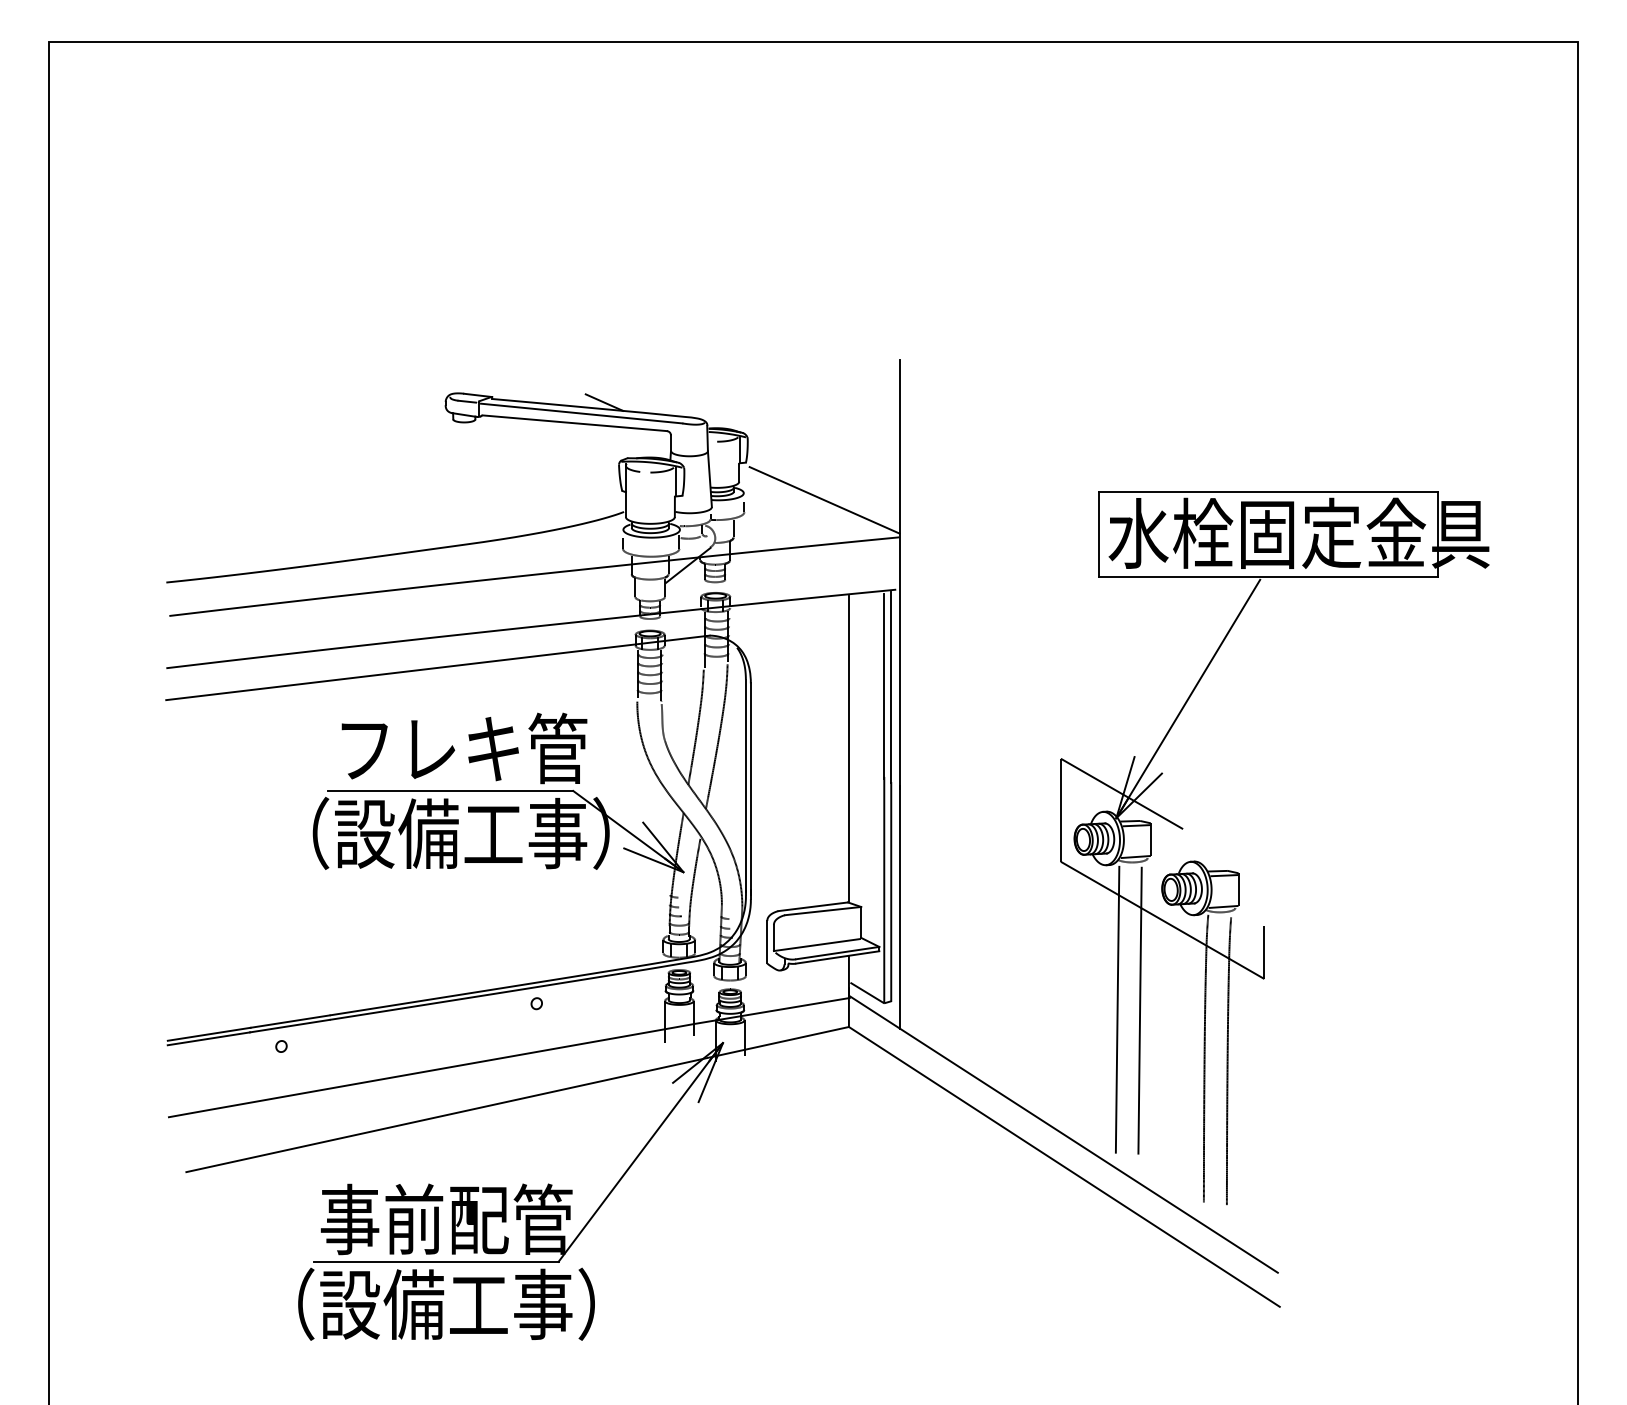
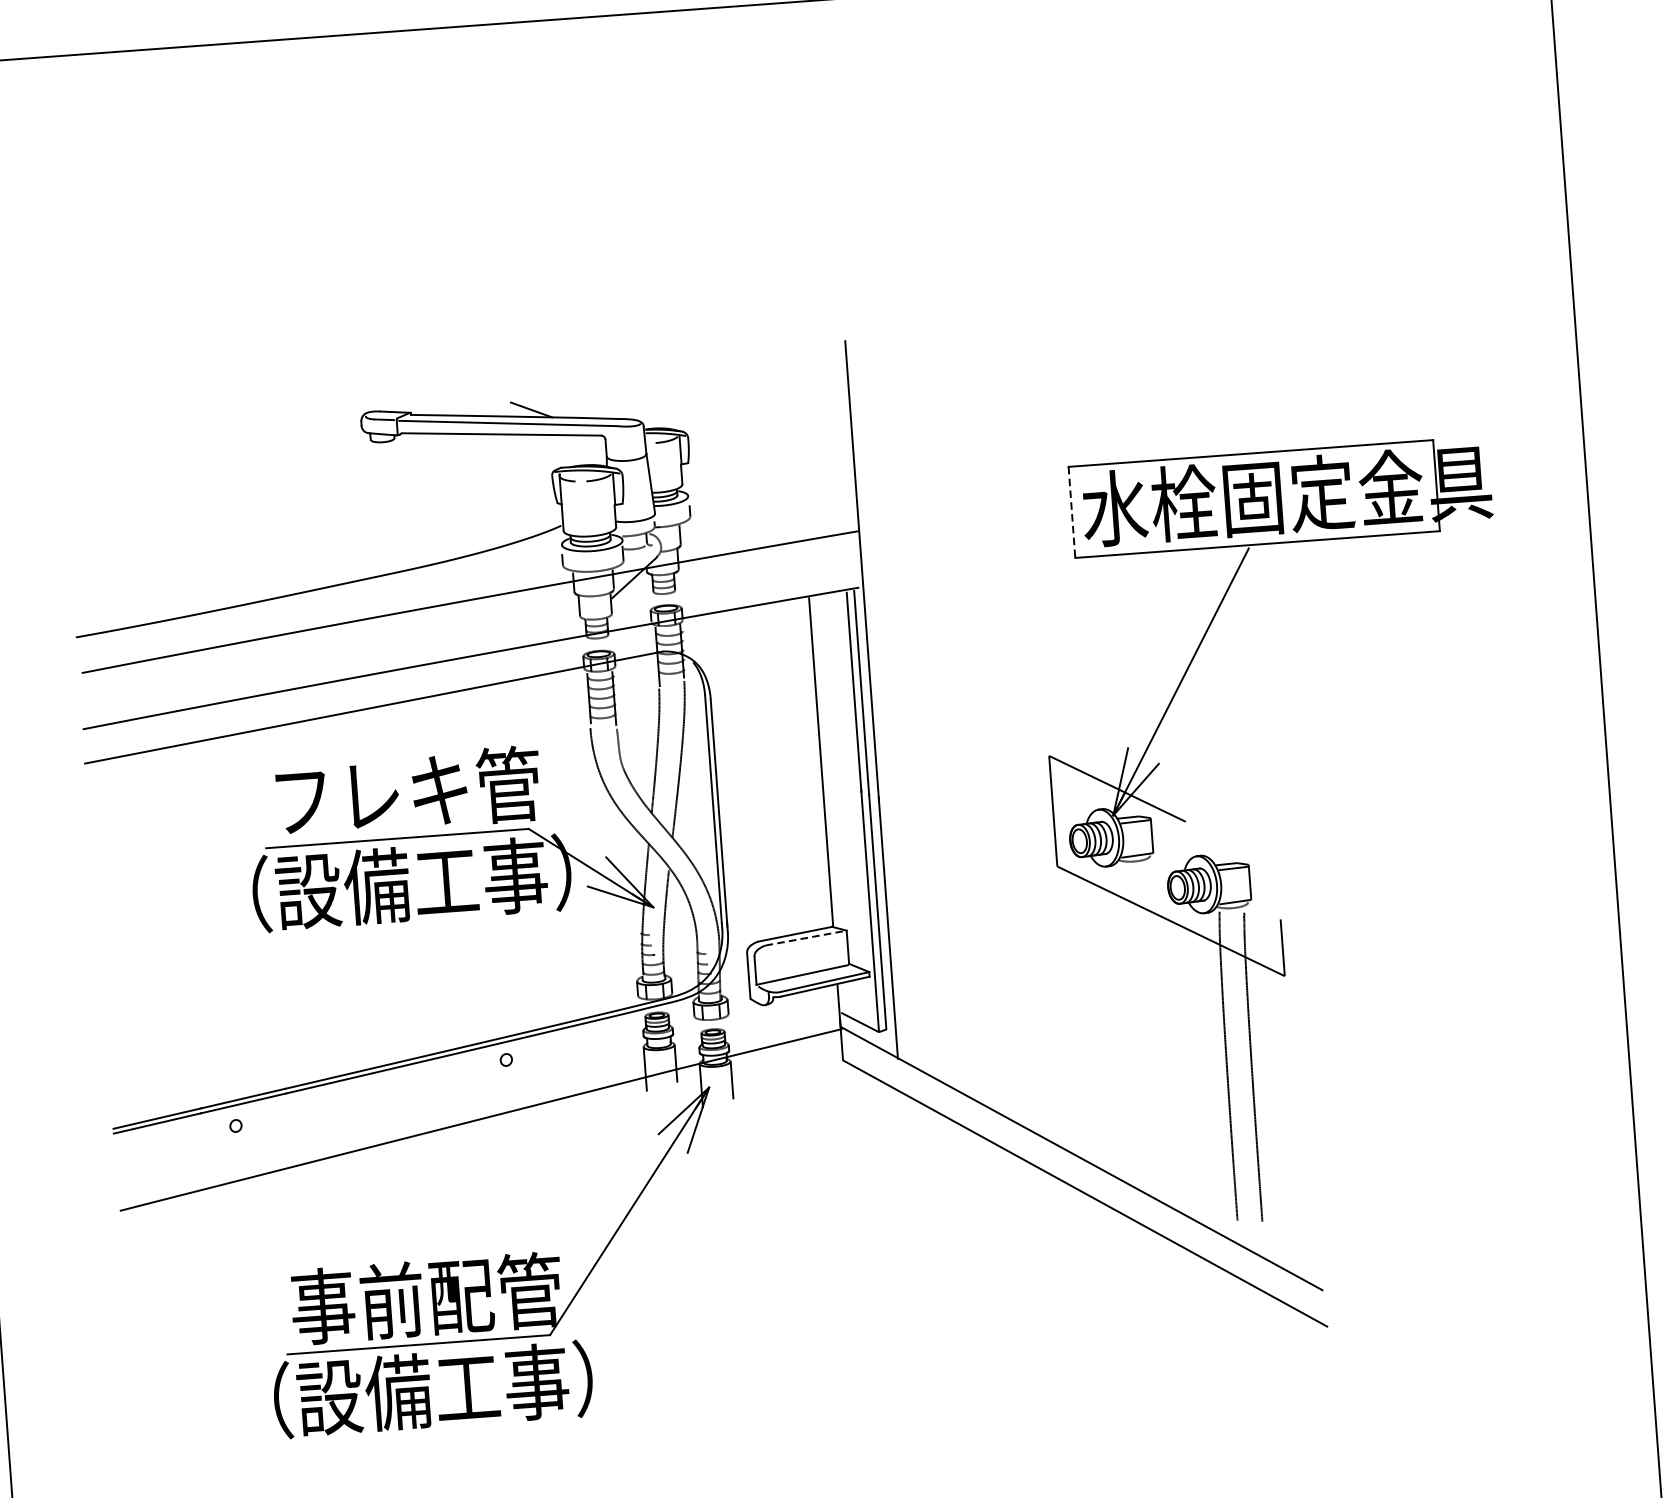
line: (824, 500) -> (775, 497), removed
line: (1098, 534) -> (1071, 512), solid -> dashed
line: (823, 911) -> (806, 938), solid -> dashed
line: (1117, 1013) -> (1129, 1024), removed
line: (1139, 1018) -> (1153, 1028), removed
line: (517, 1099) -> (493, 1164), removed

